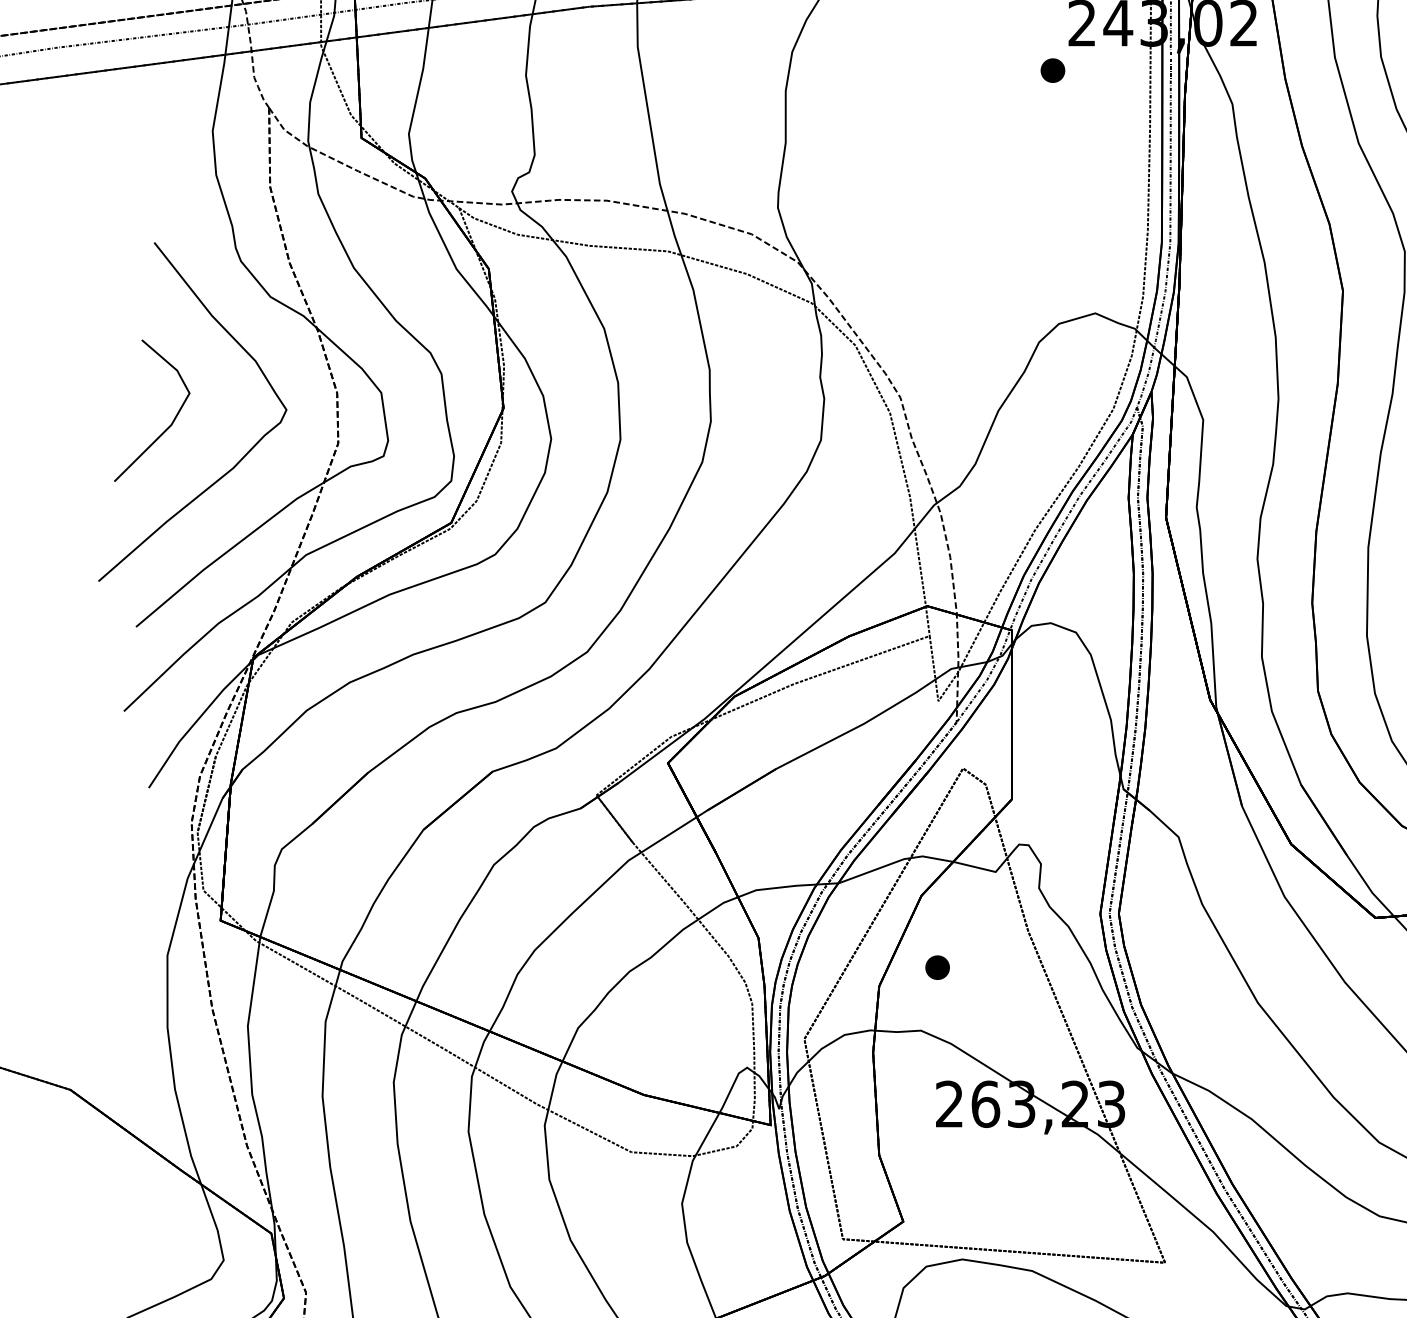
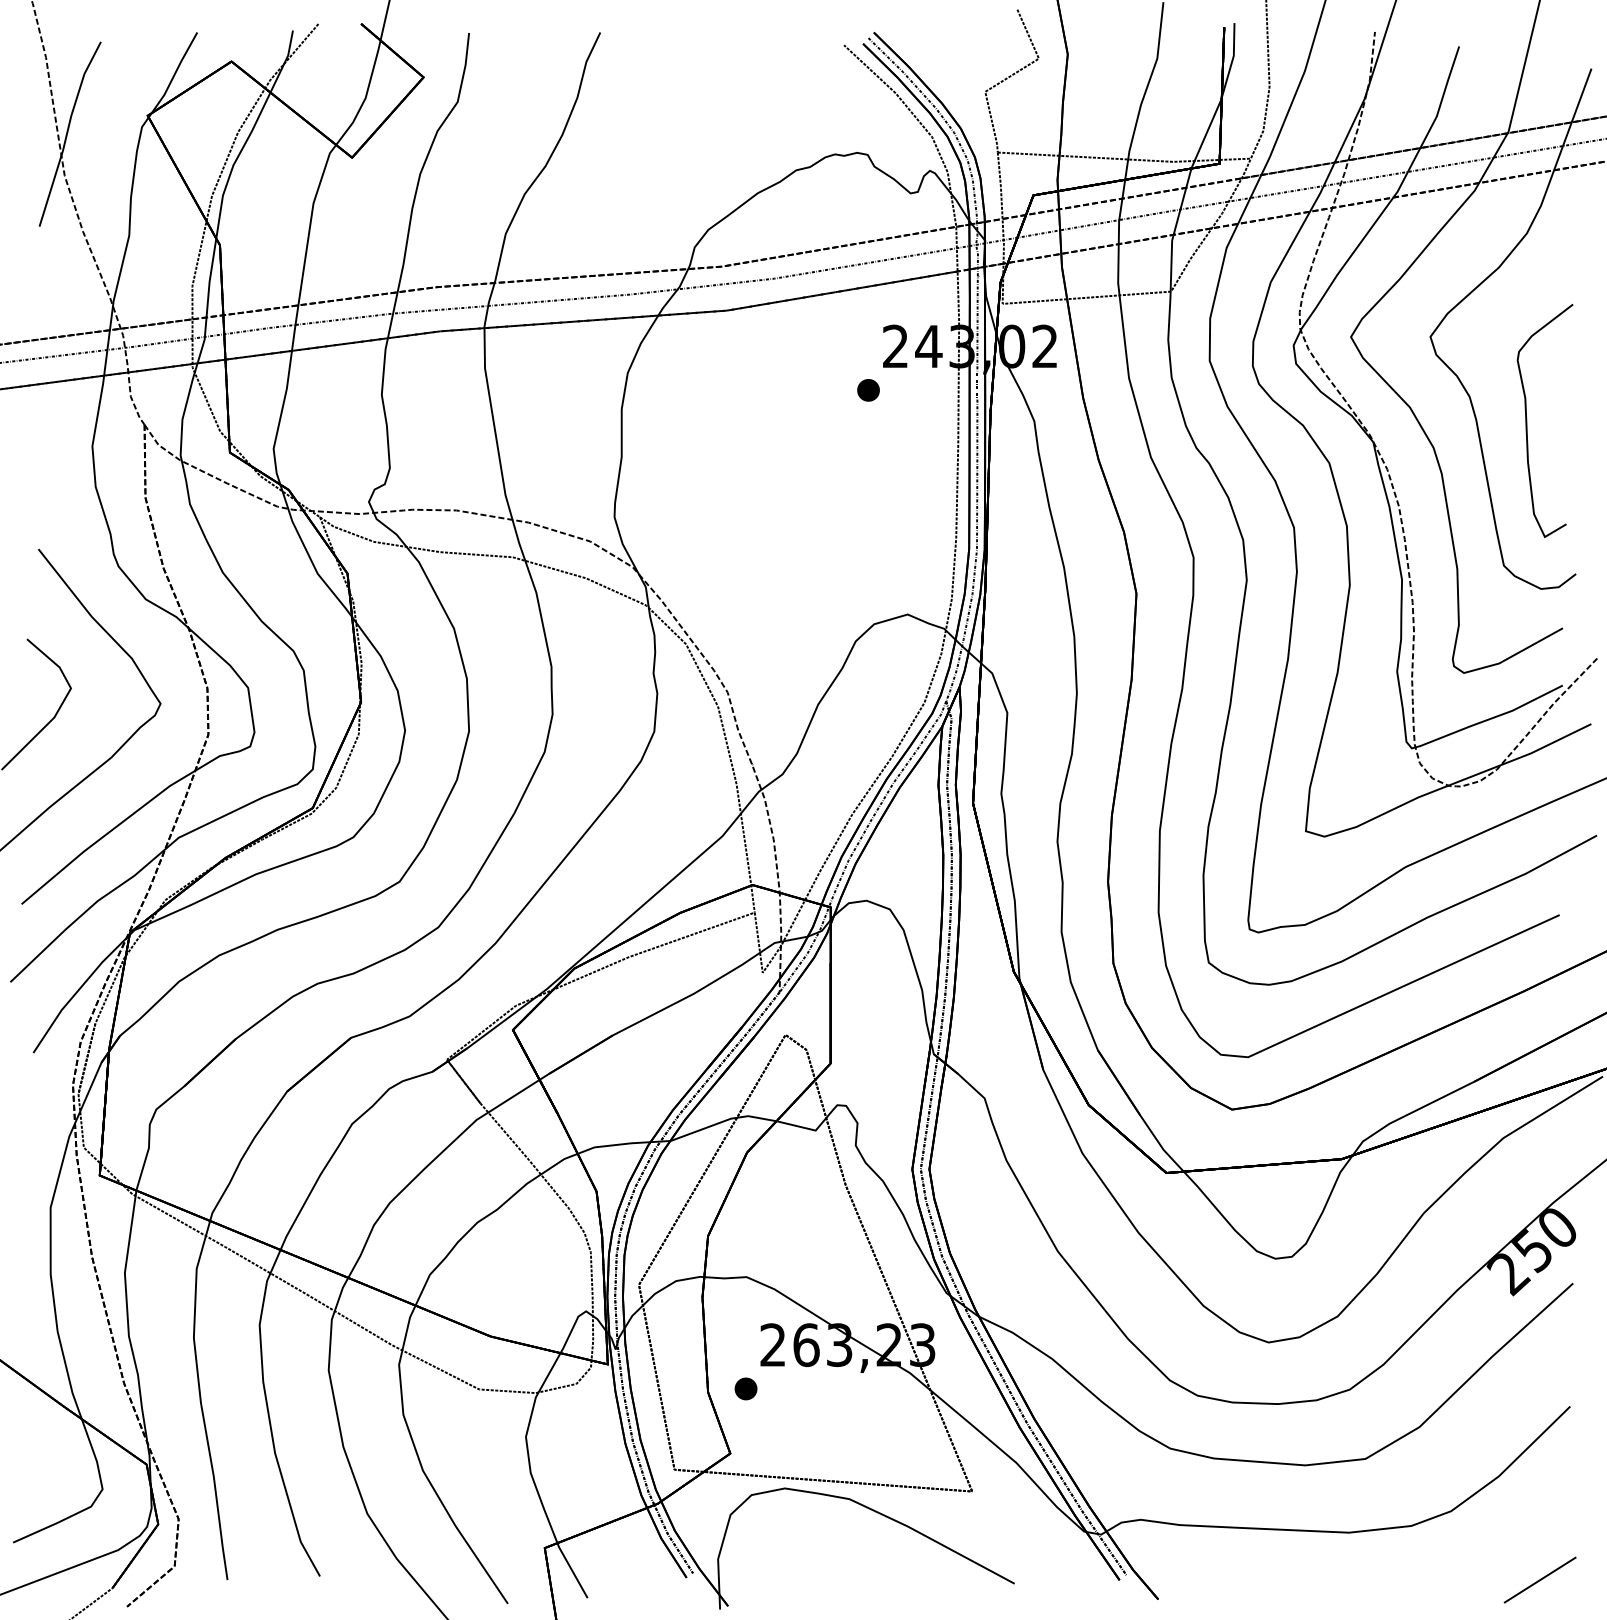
part: (937, 967) -> (745, 1388), moved

